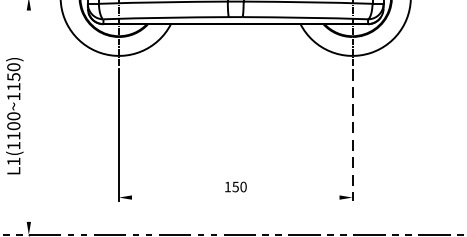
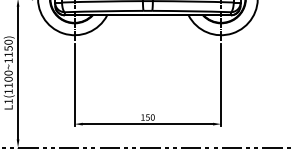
line: (29, 115) -> (18, 72), added
line: (352, 136) -> (221, 85), dashed -> solid
line: (235, 198) -> (147, 124), added

